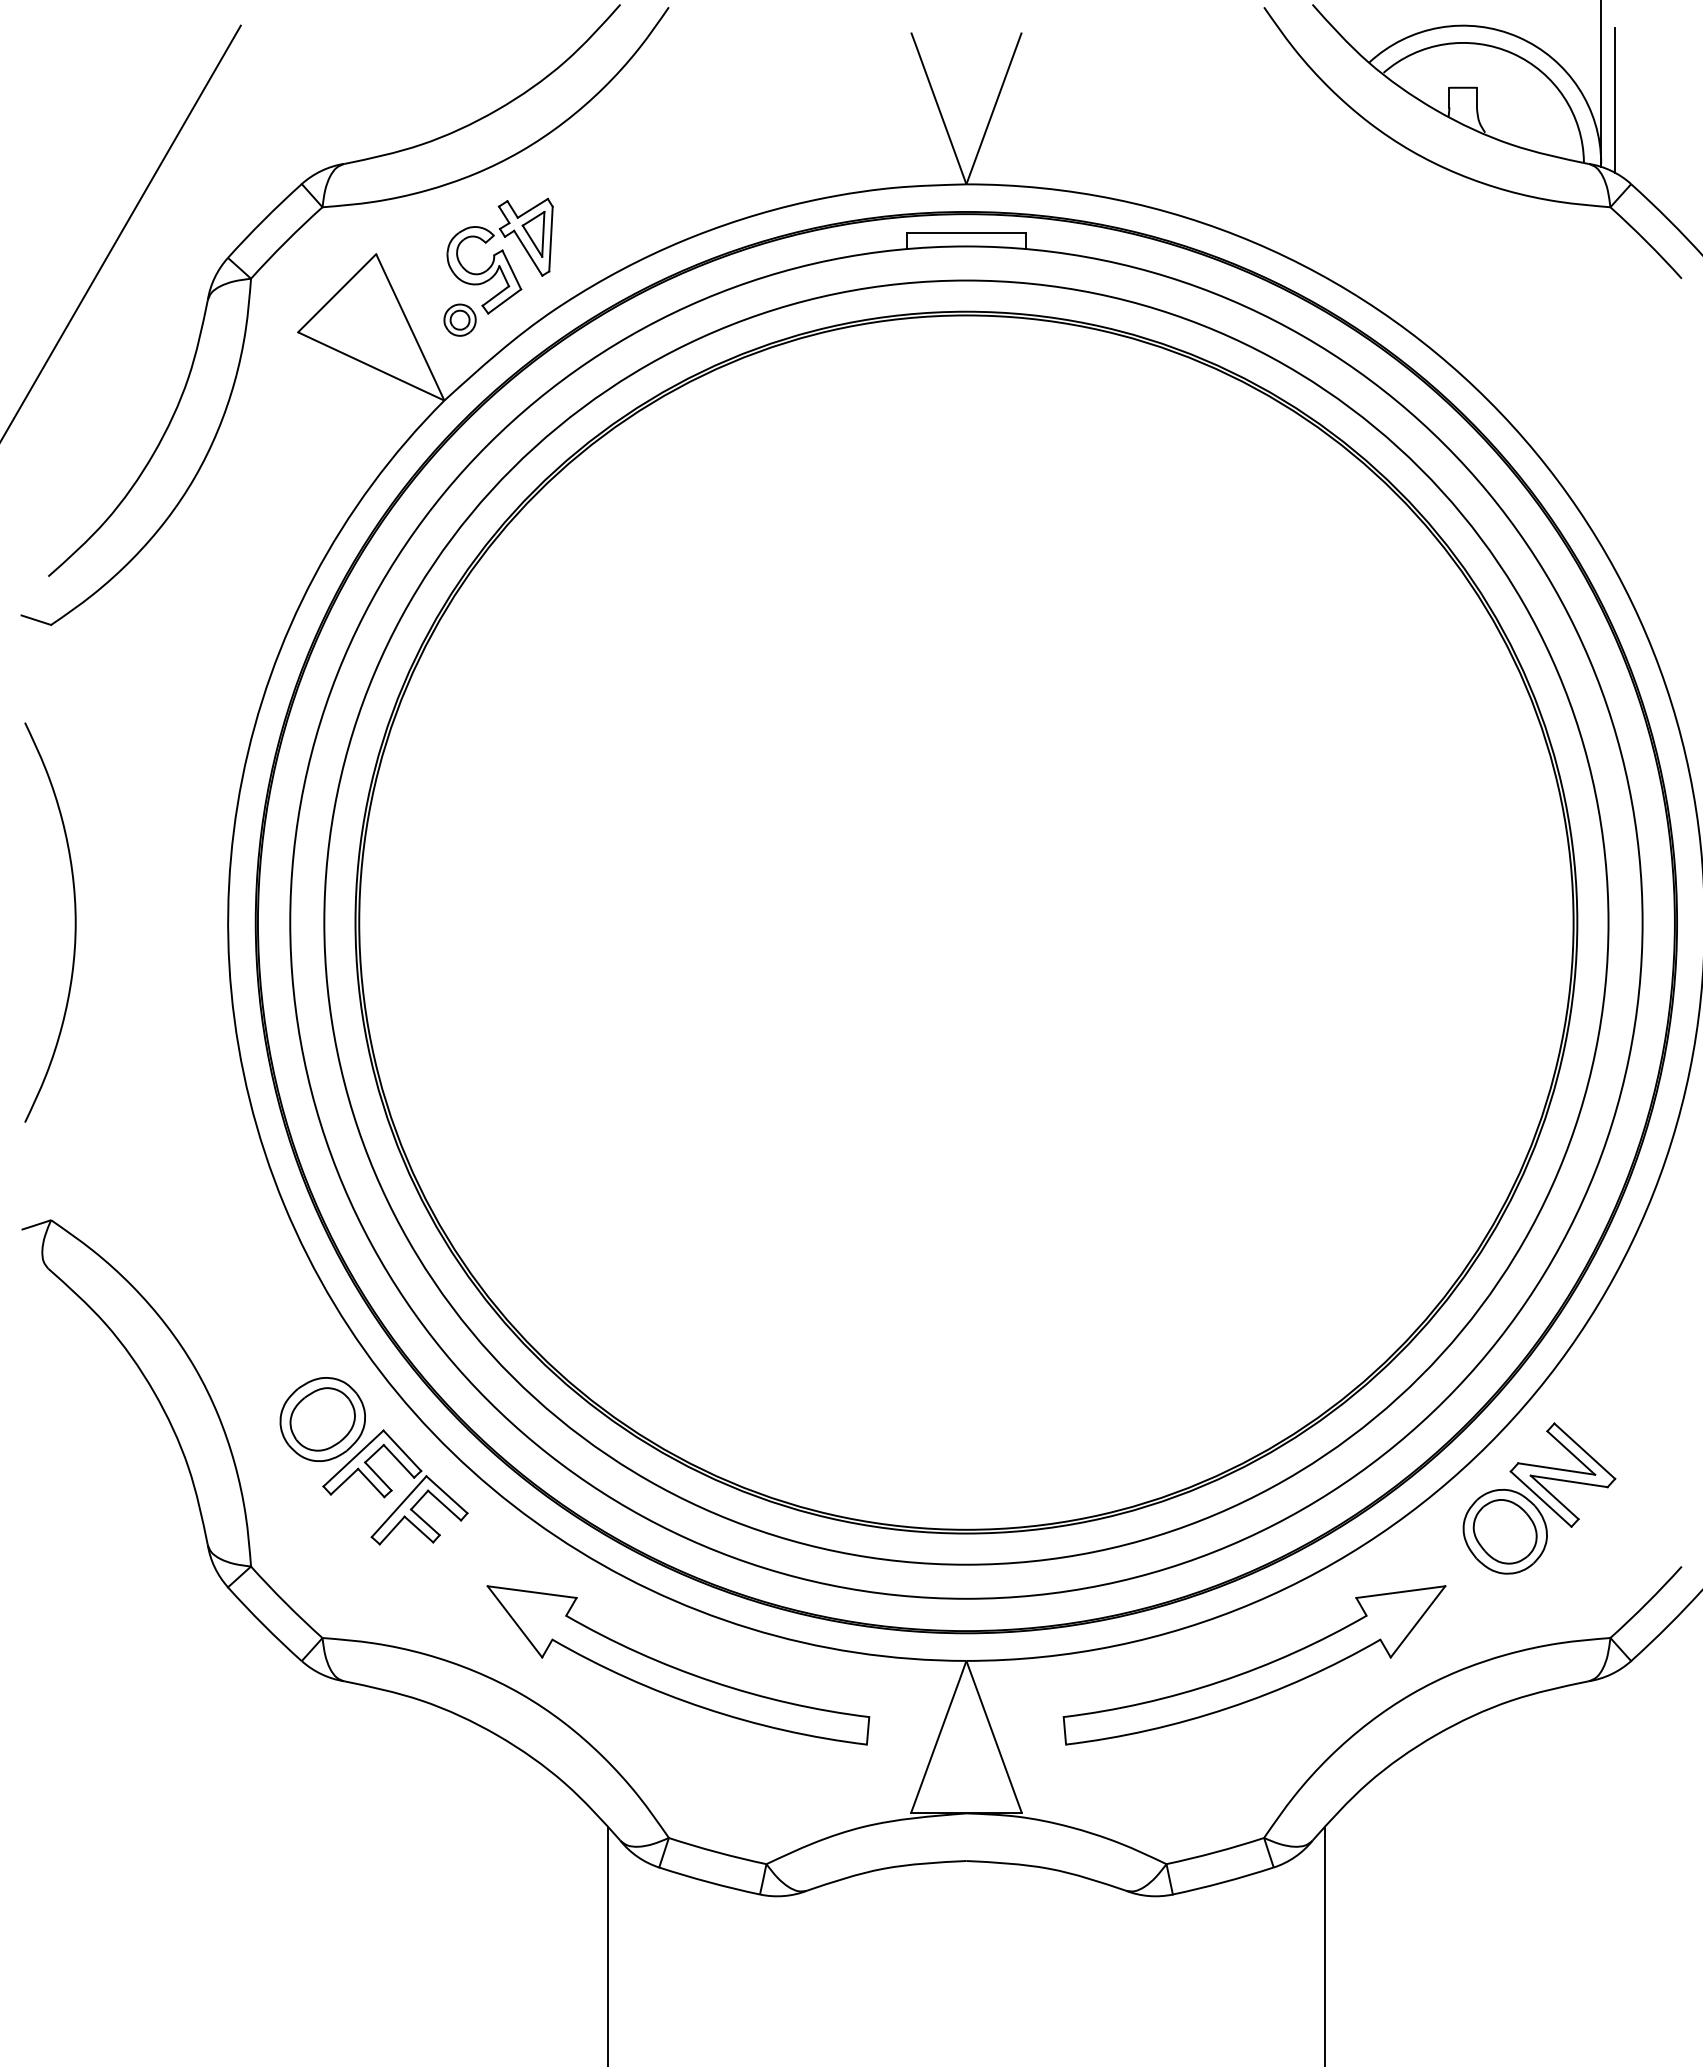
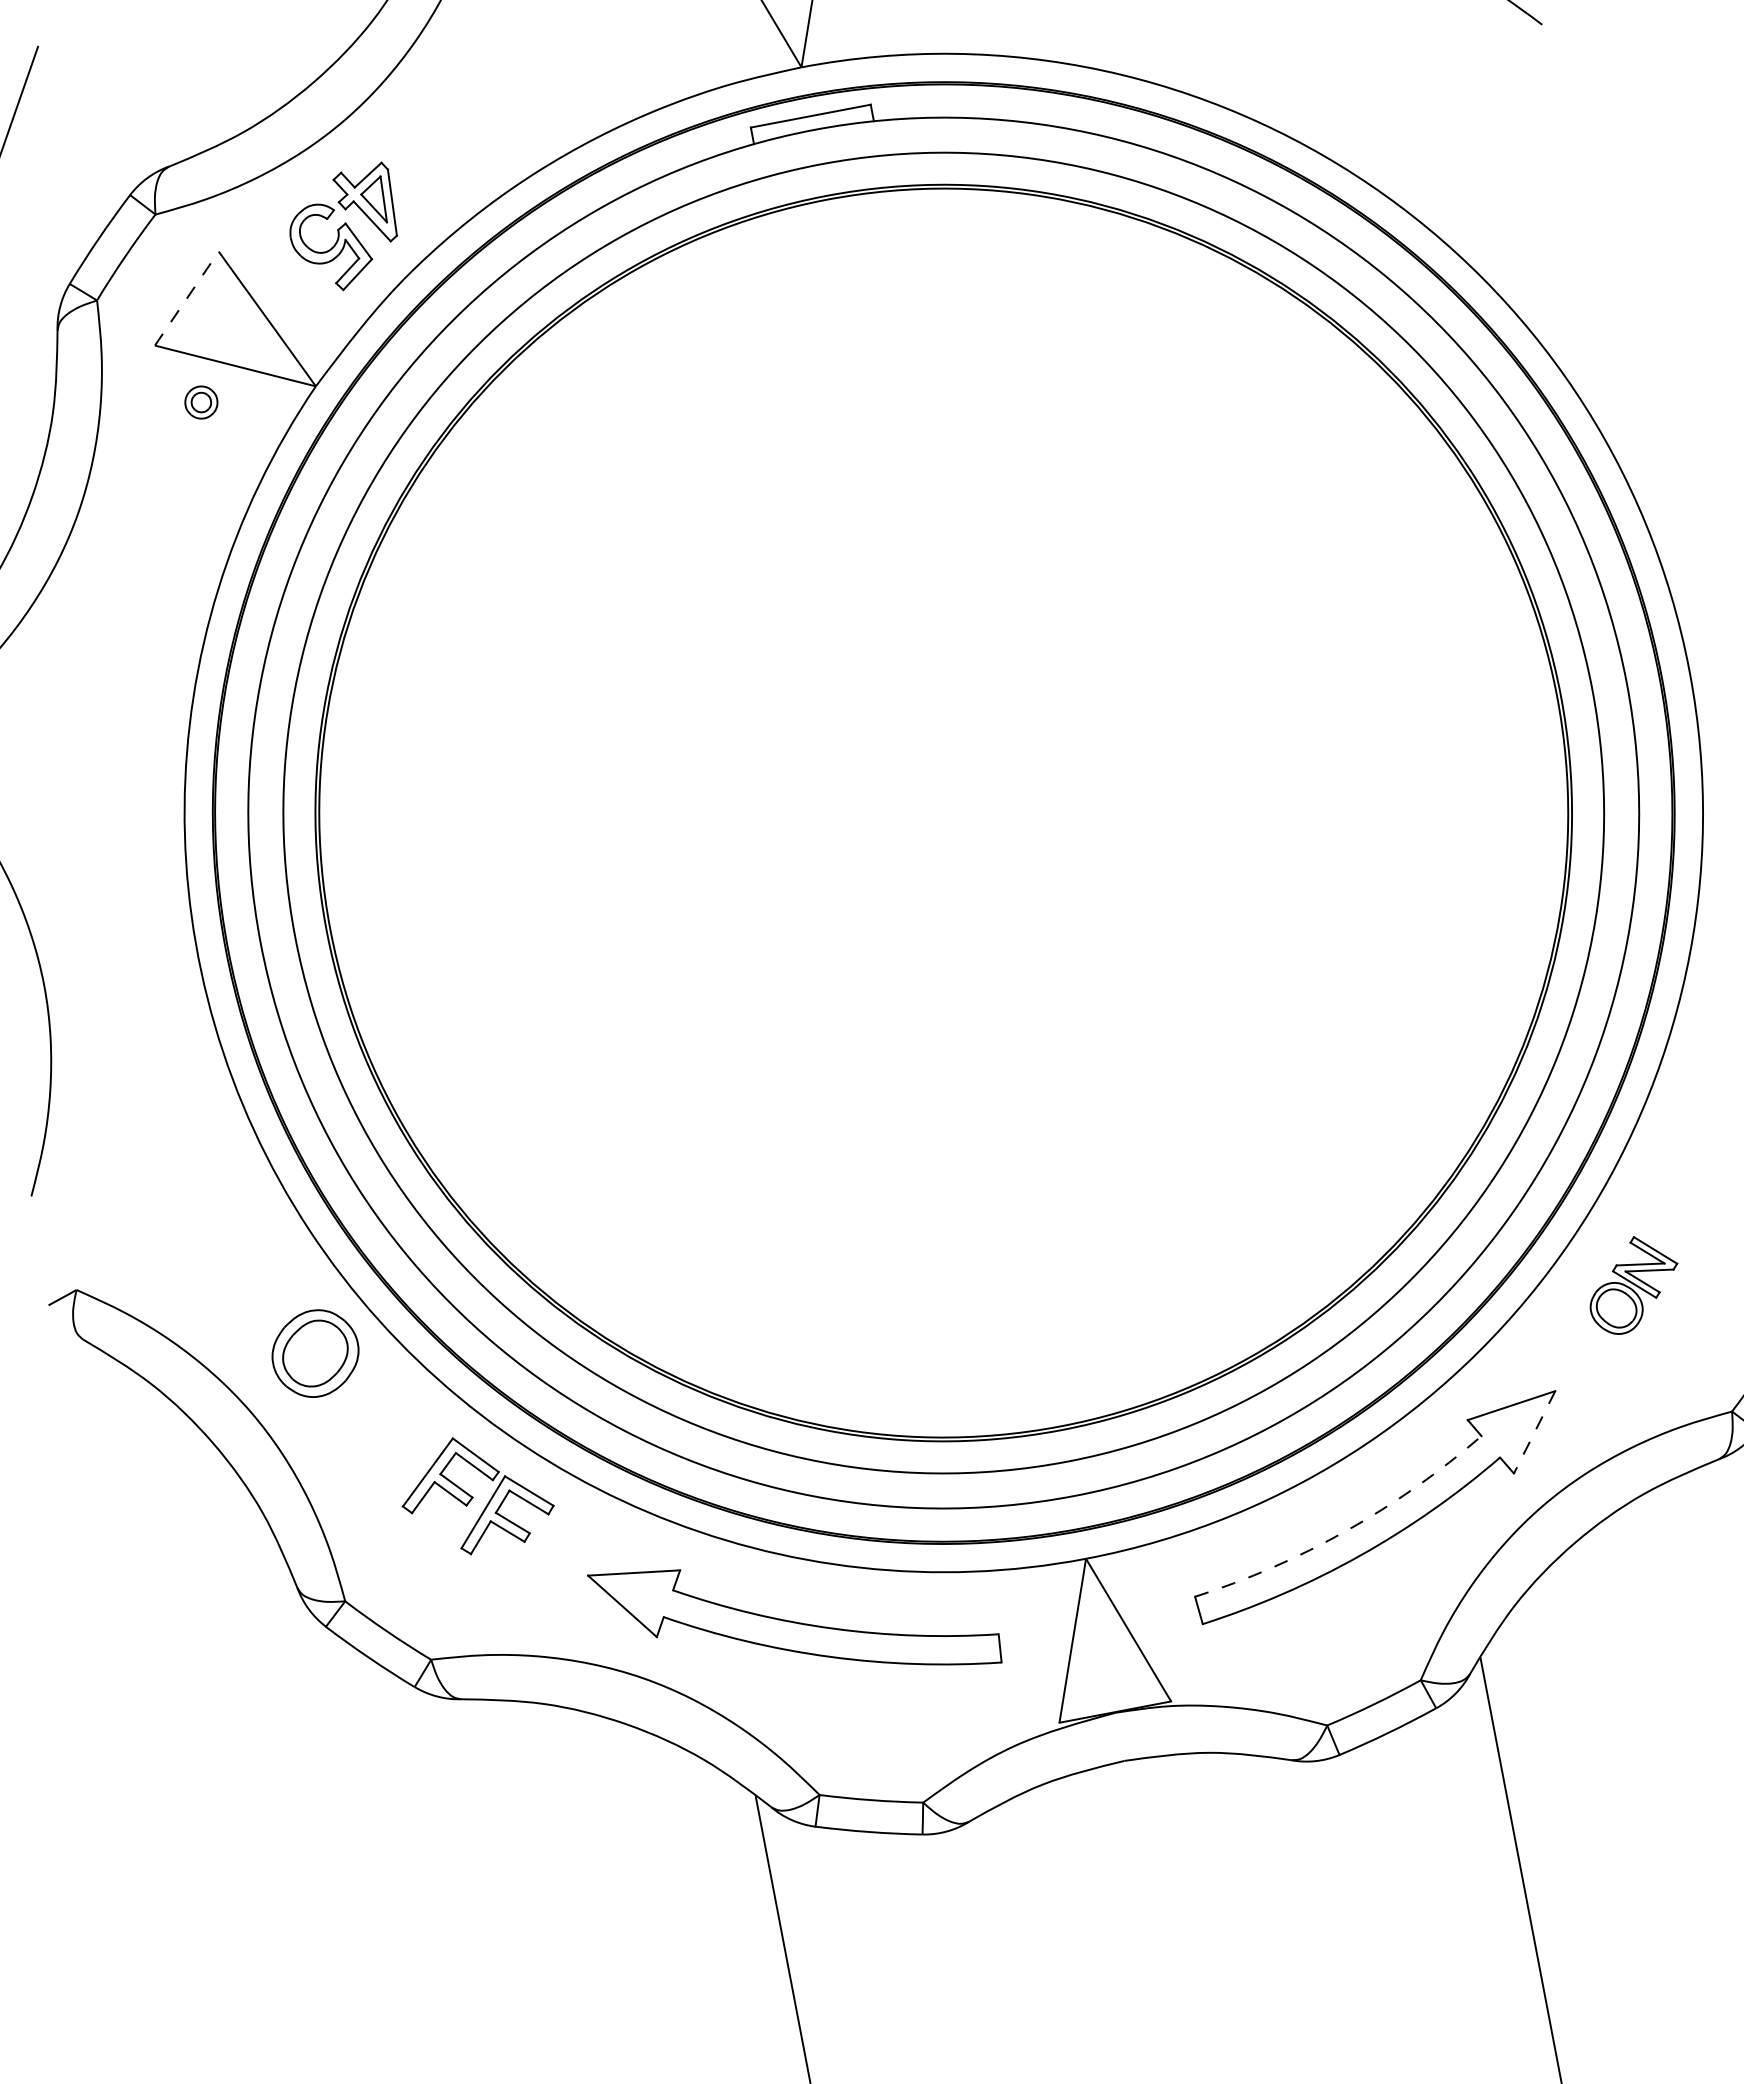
line: (337, 292) -> (187, 297), solid -> dashed
part: (459, 319) -> (200, 401), moved
part: (322, 1419) -> (315, 1353), moved
part: (1539, 1498) -> (1633, 1284), size x0.6
line: (1418, 1621) -> (1535, 1431), solid -> dashed
arc: (1220, 1681) -> (1346, 1530), solid -> dashed

